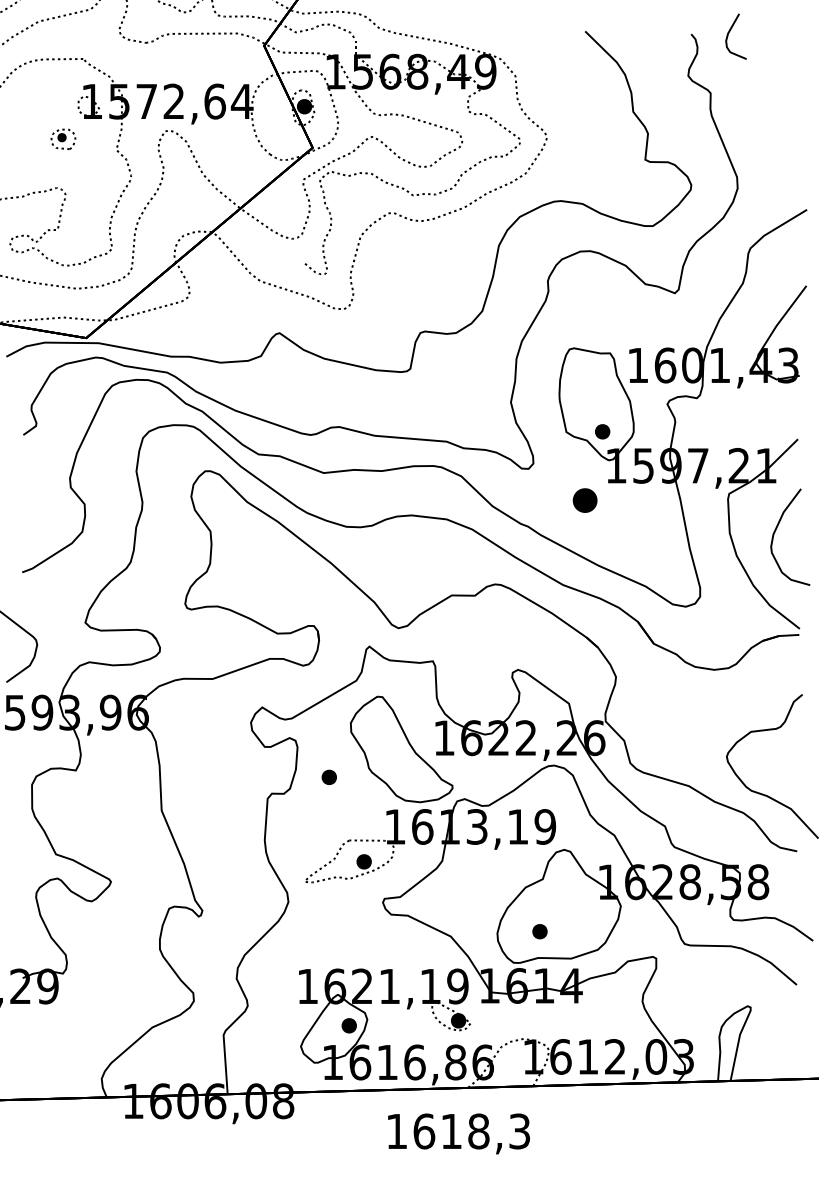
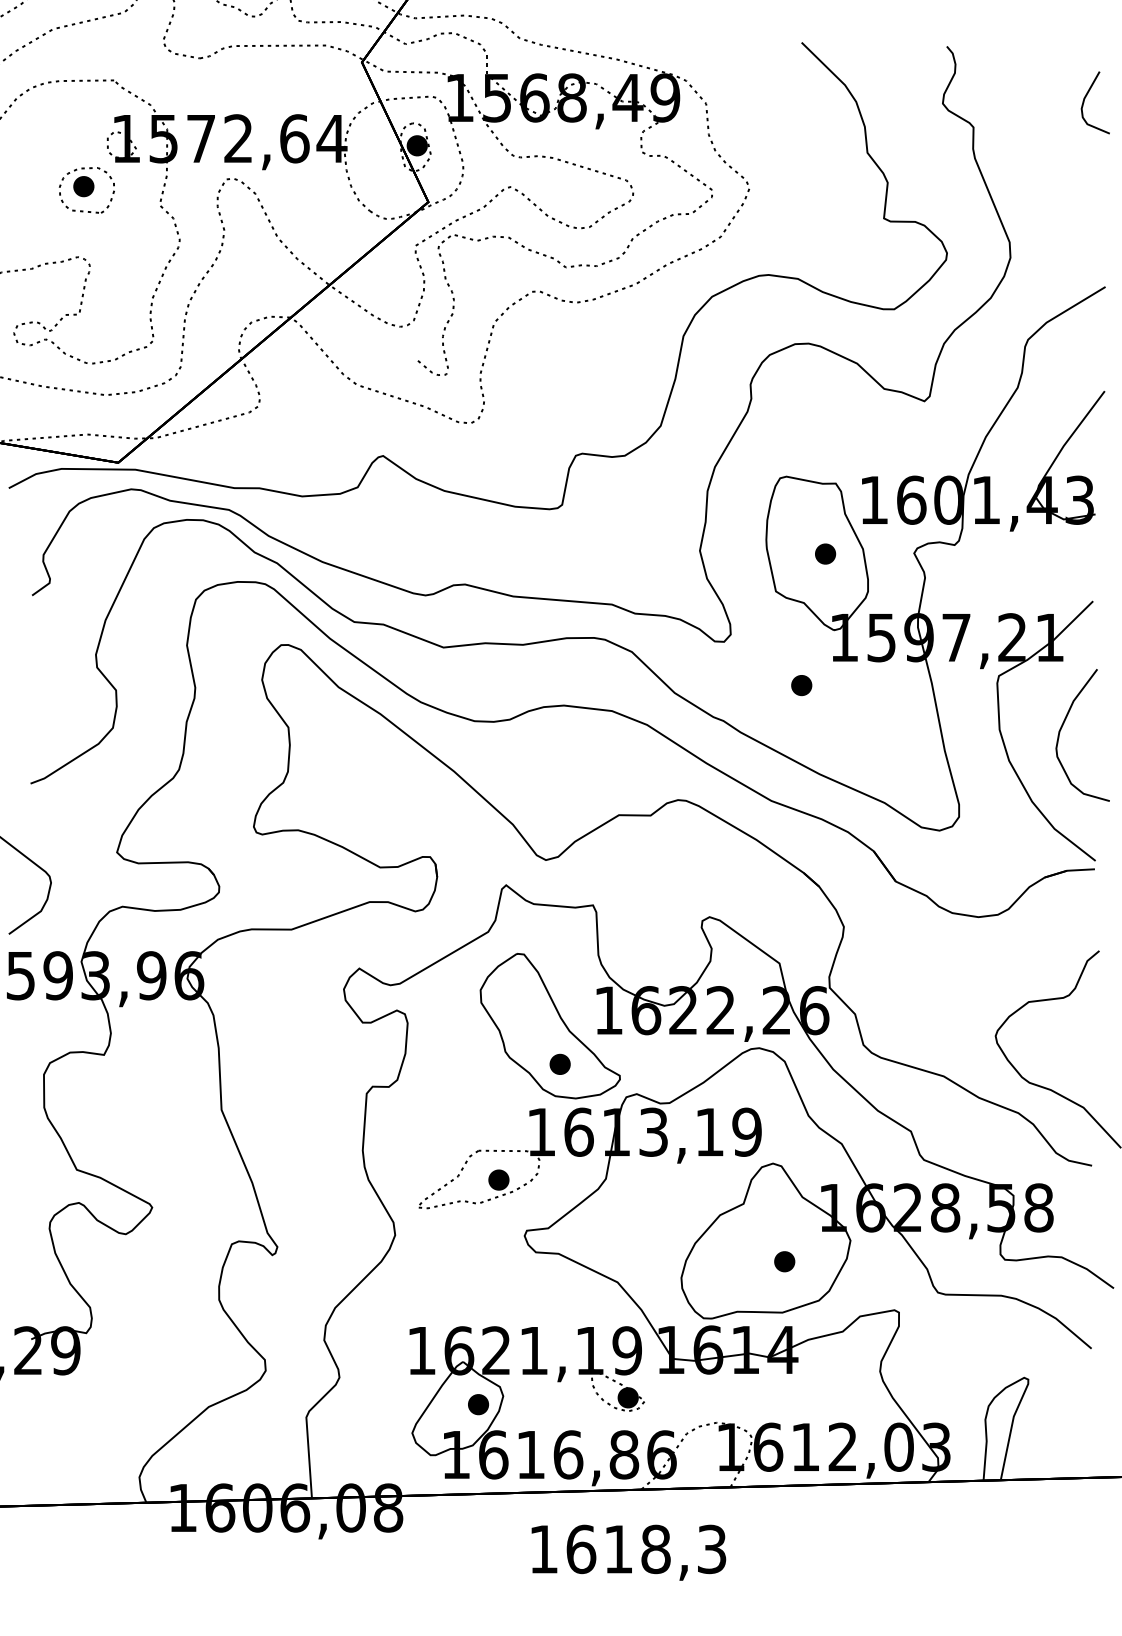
curve: (729, 32) -> (1086, 97), moved
part: (63, 139) -> (86, 190), size x1.67
part: (602, 431) -> (825, 553), moved
part: (585, 500) -> (801, 685), size x0.62
part: (328, 776) -> (559, 1063), moved
part: (539, 931) -> (784, 1261), moved

